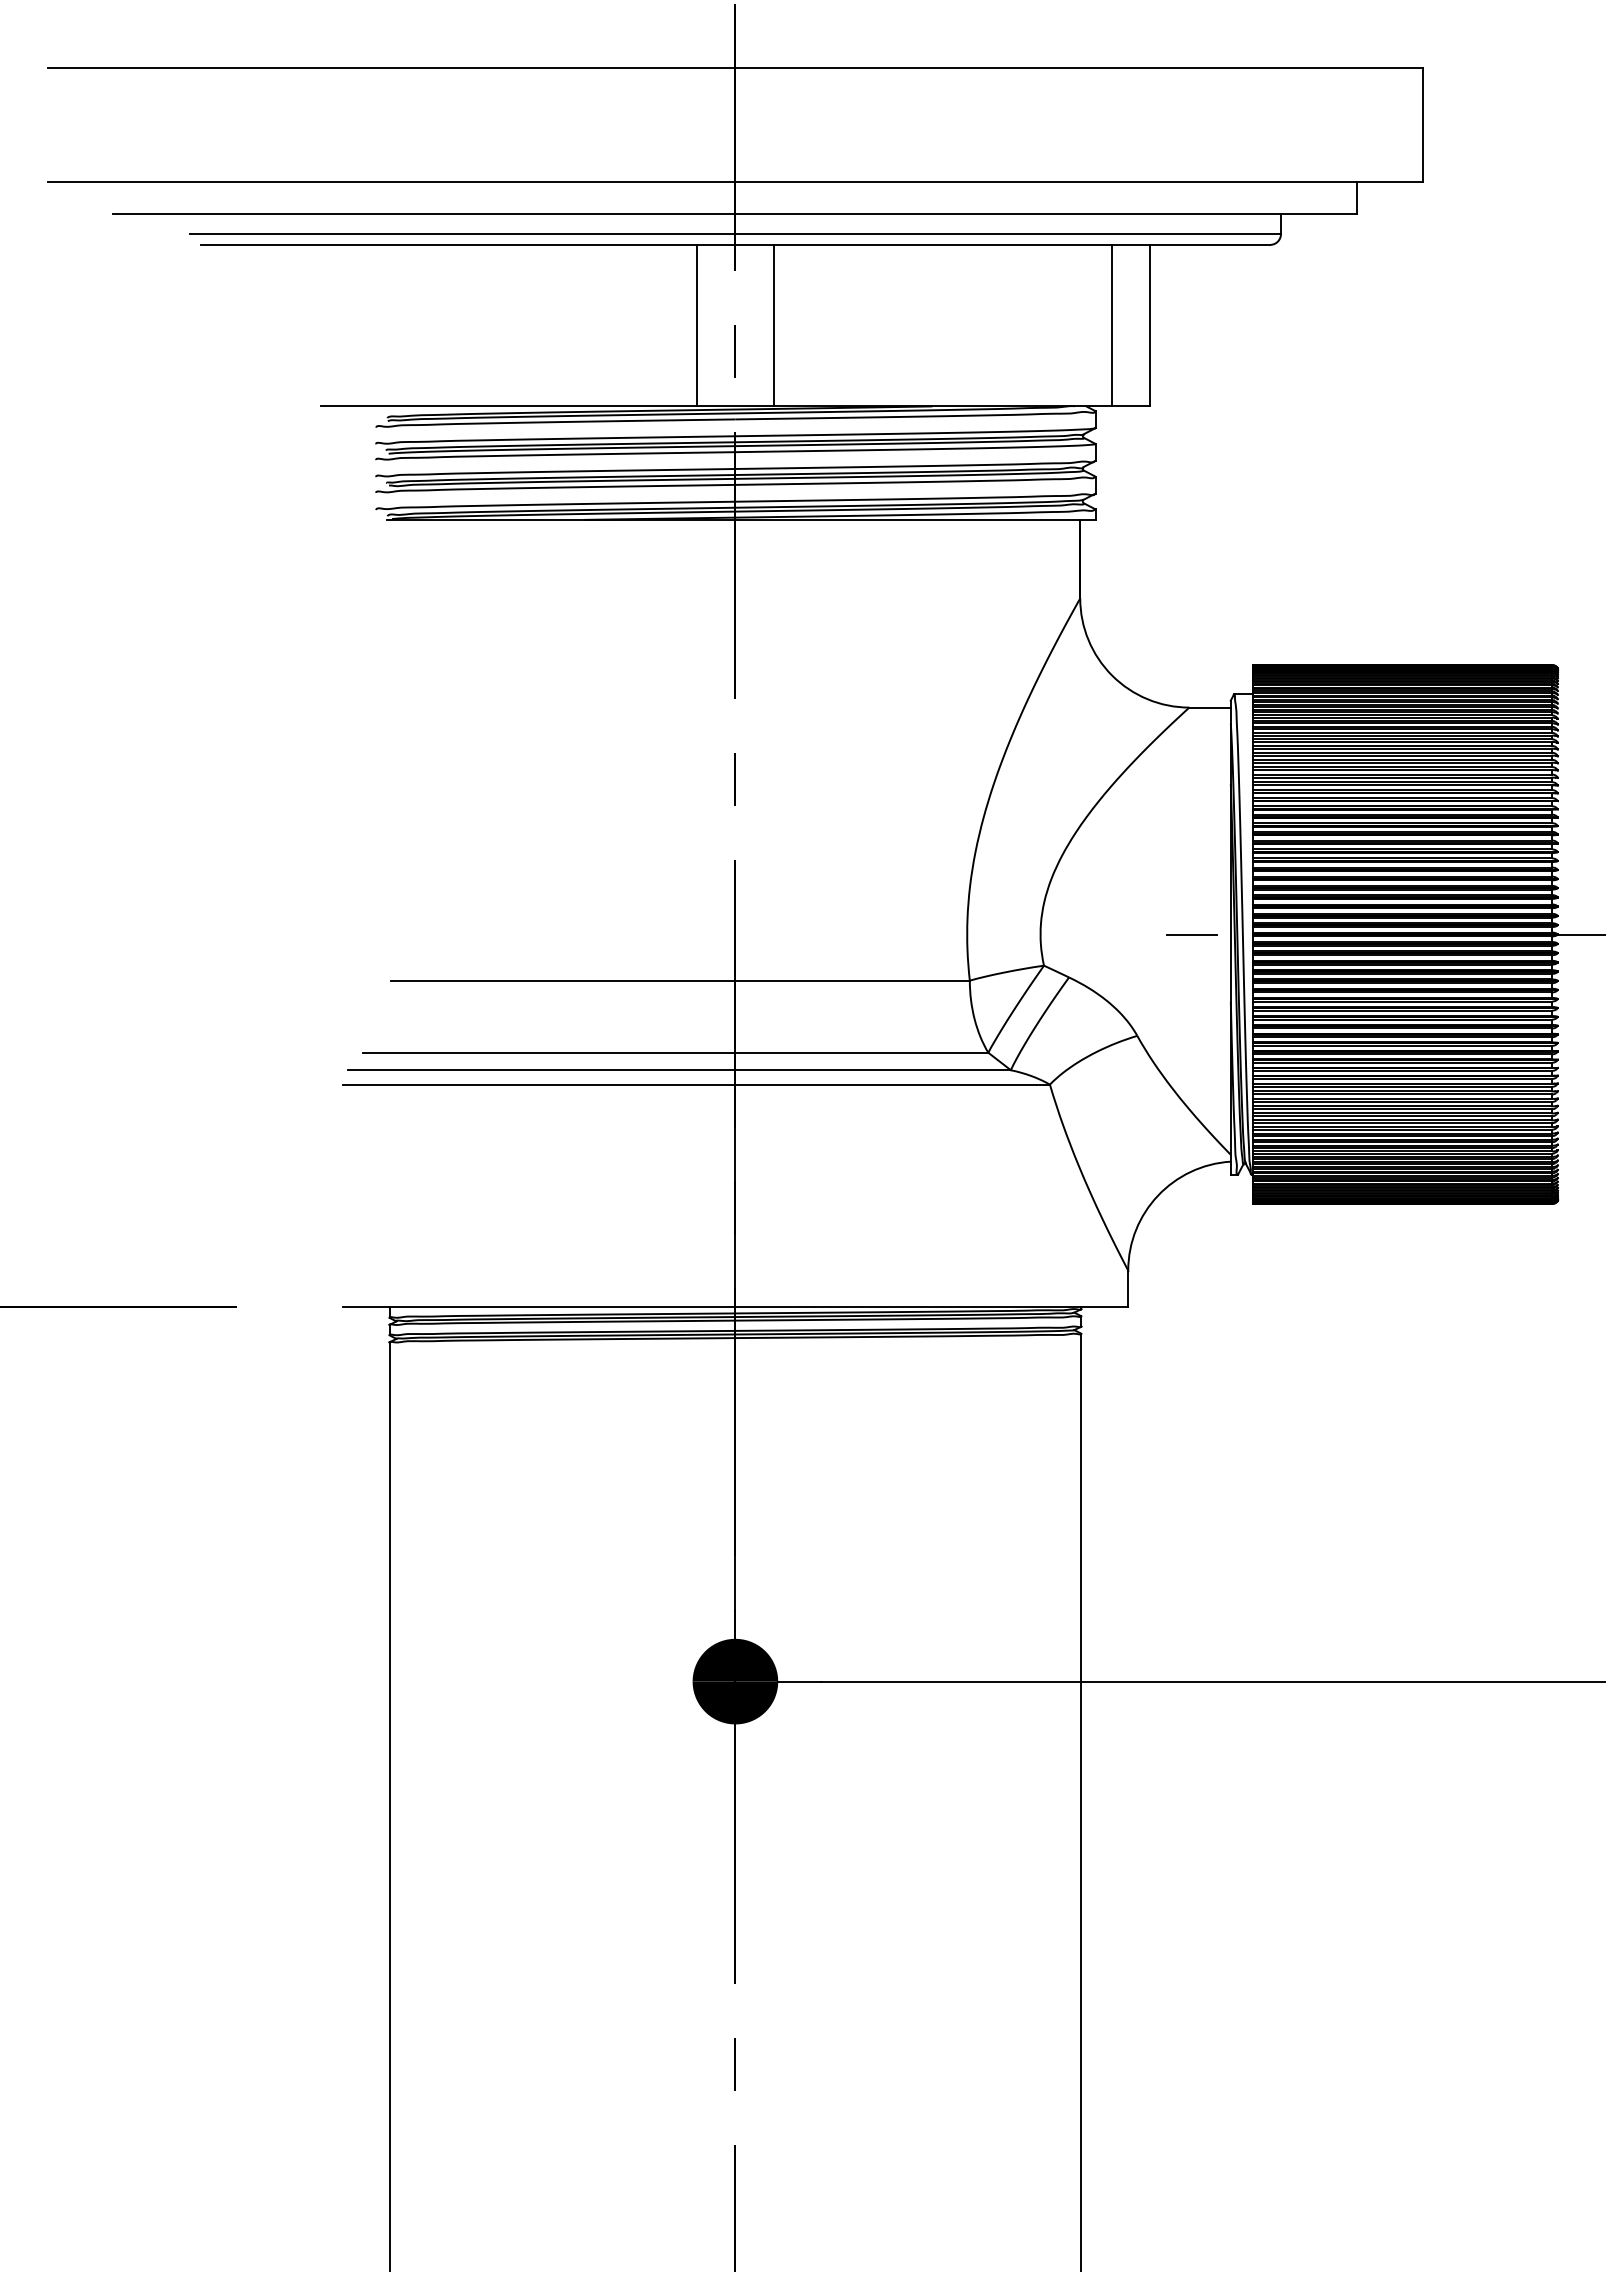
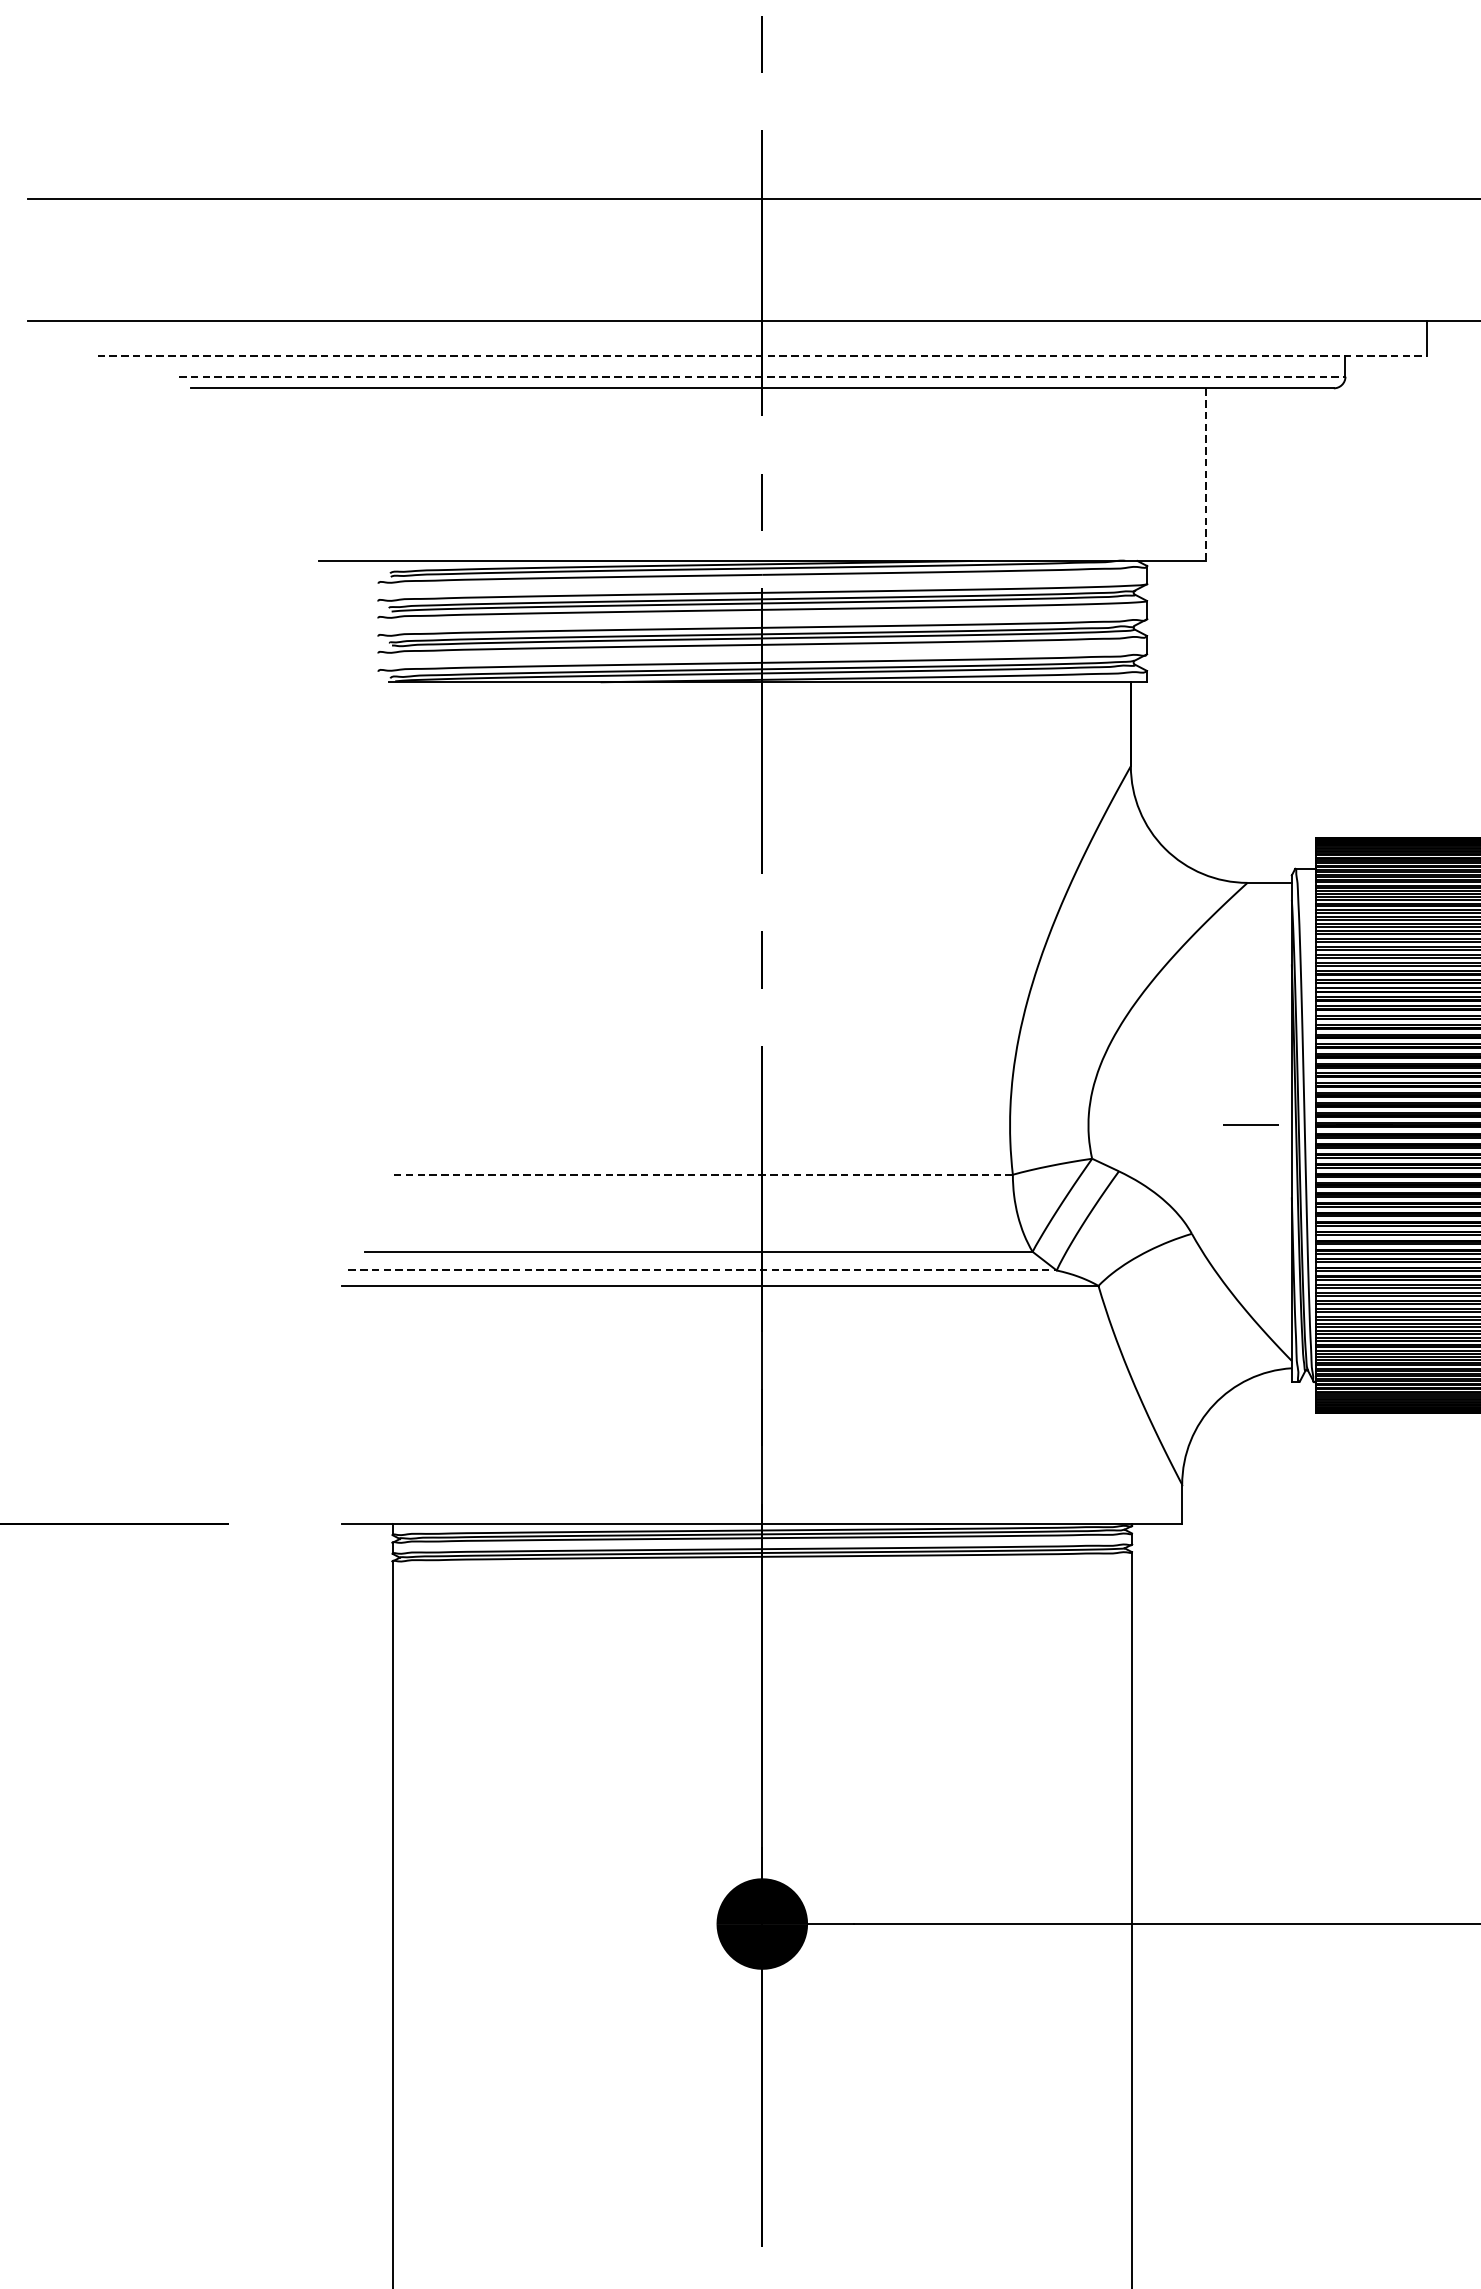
line: (735, 214) -> (762, 355), solid -> dashed
line: (735, 234) -> (762, 377), solid -> dashed
line: (697, 325) -> (721, 474), removed
line: (773, 325) -> (803, 474), removed
line: (1111, 325) -> (1164, 474), removed
line: (1150, 325) -> (1205, 474), solid -> dashed
line: (680, 980) -> (703, 1174), solid -> dashed
line: (679, 1070) -> (702, 1270), solid -> dashed

